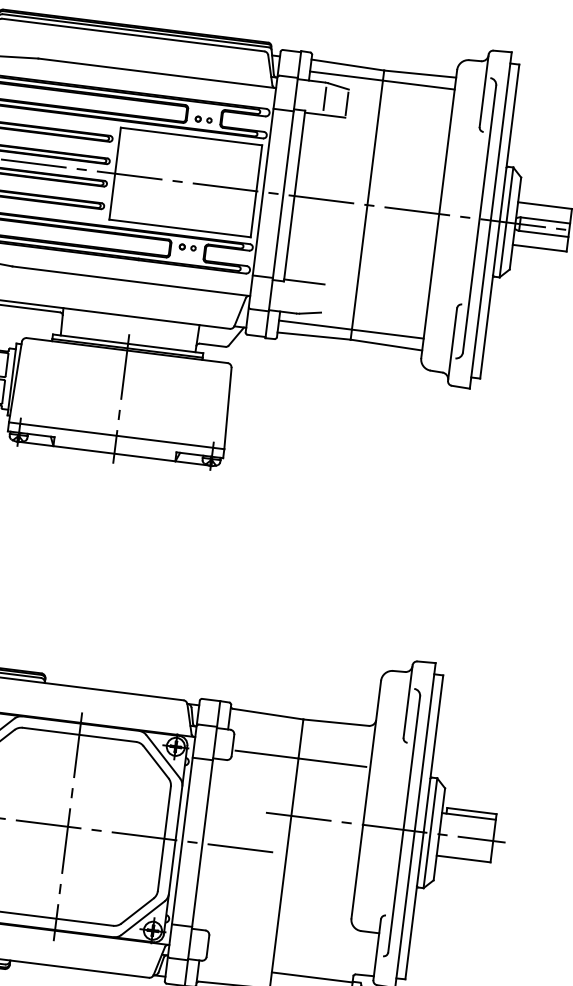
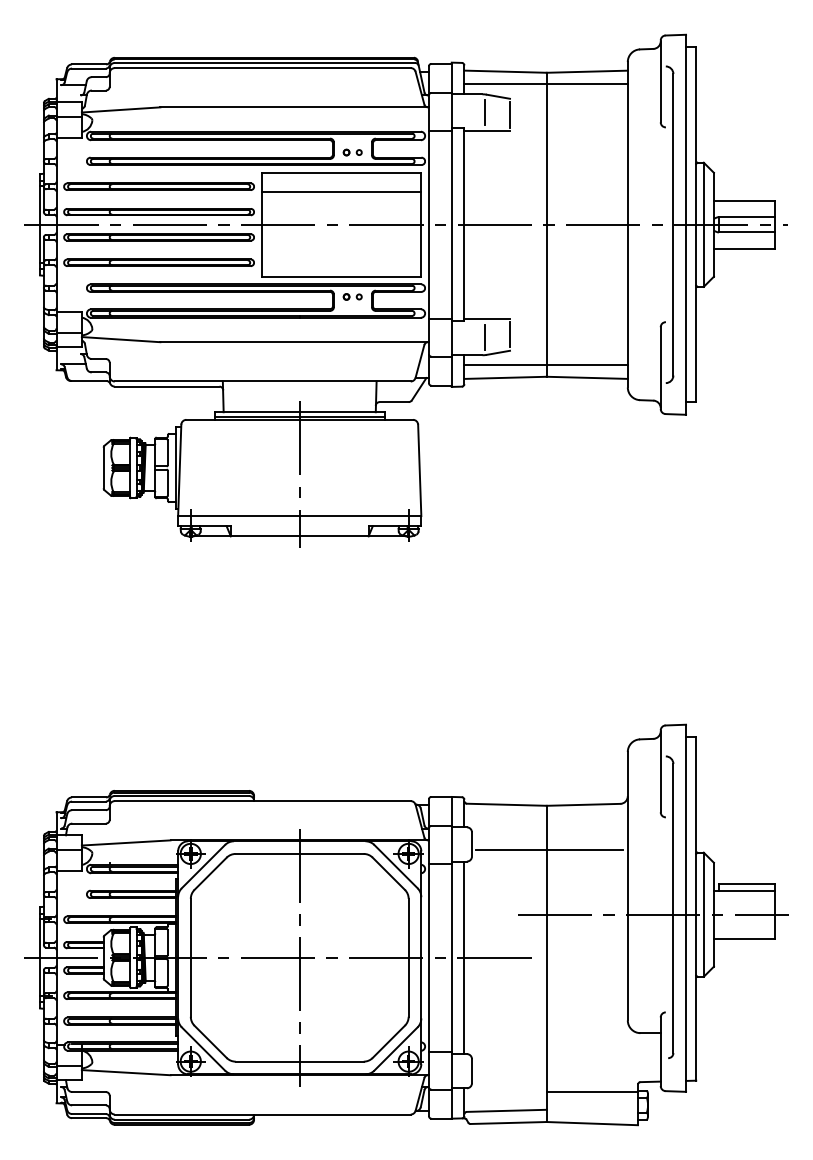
line: (189, 153) -> (341, 191), added
line: (300, 297) -> (484, 336), added
line: (323, 298) -> (510, 334), added
line: (213, 844) -> (464, 957), added

